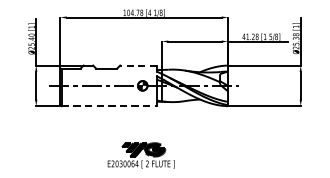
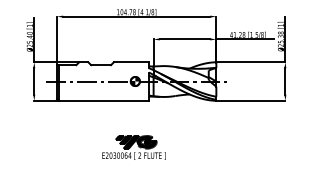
line: (137, 65) -> (130, 62), dashed -> solid
line: (110, 105) -> (104, 100), dashed -> solid

